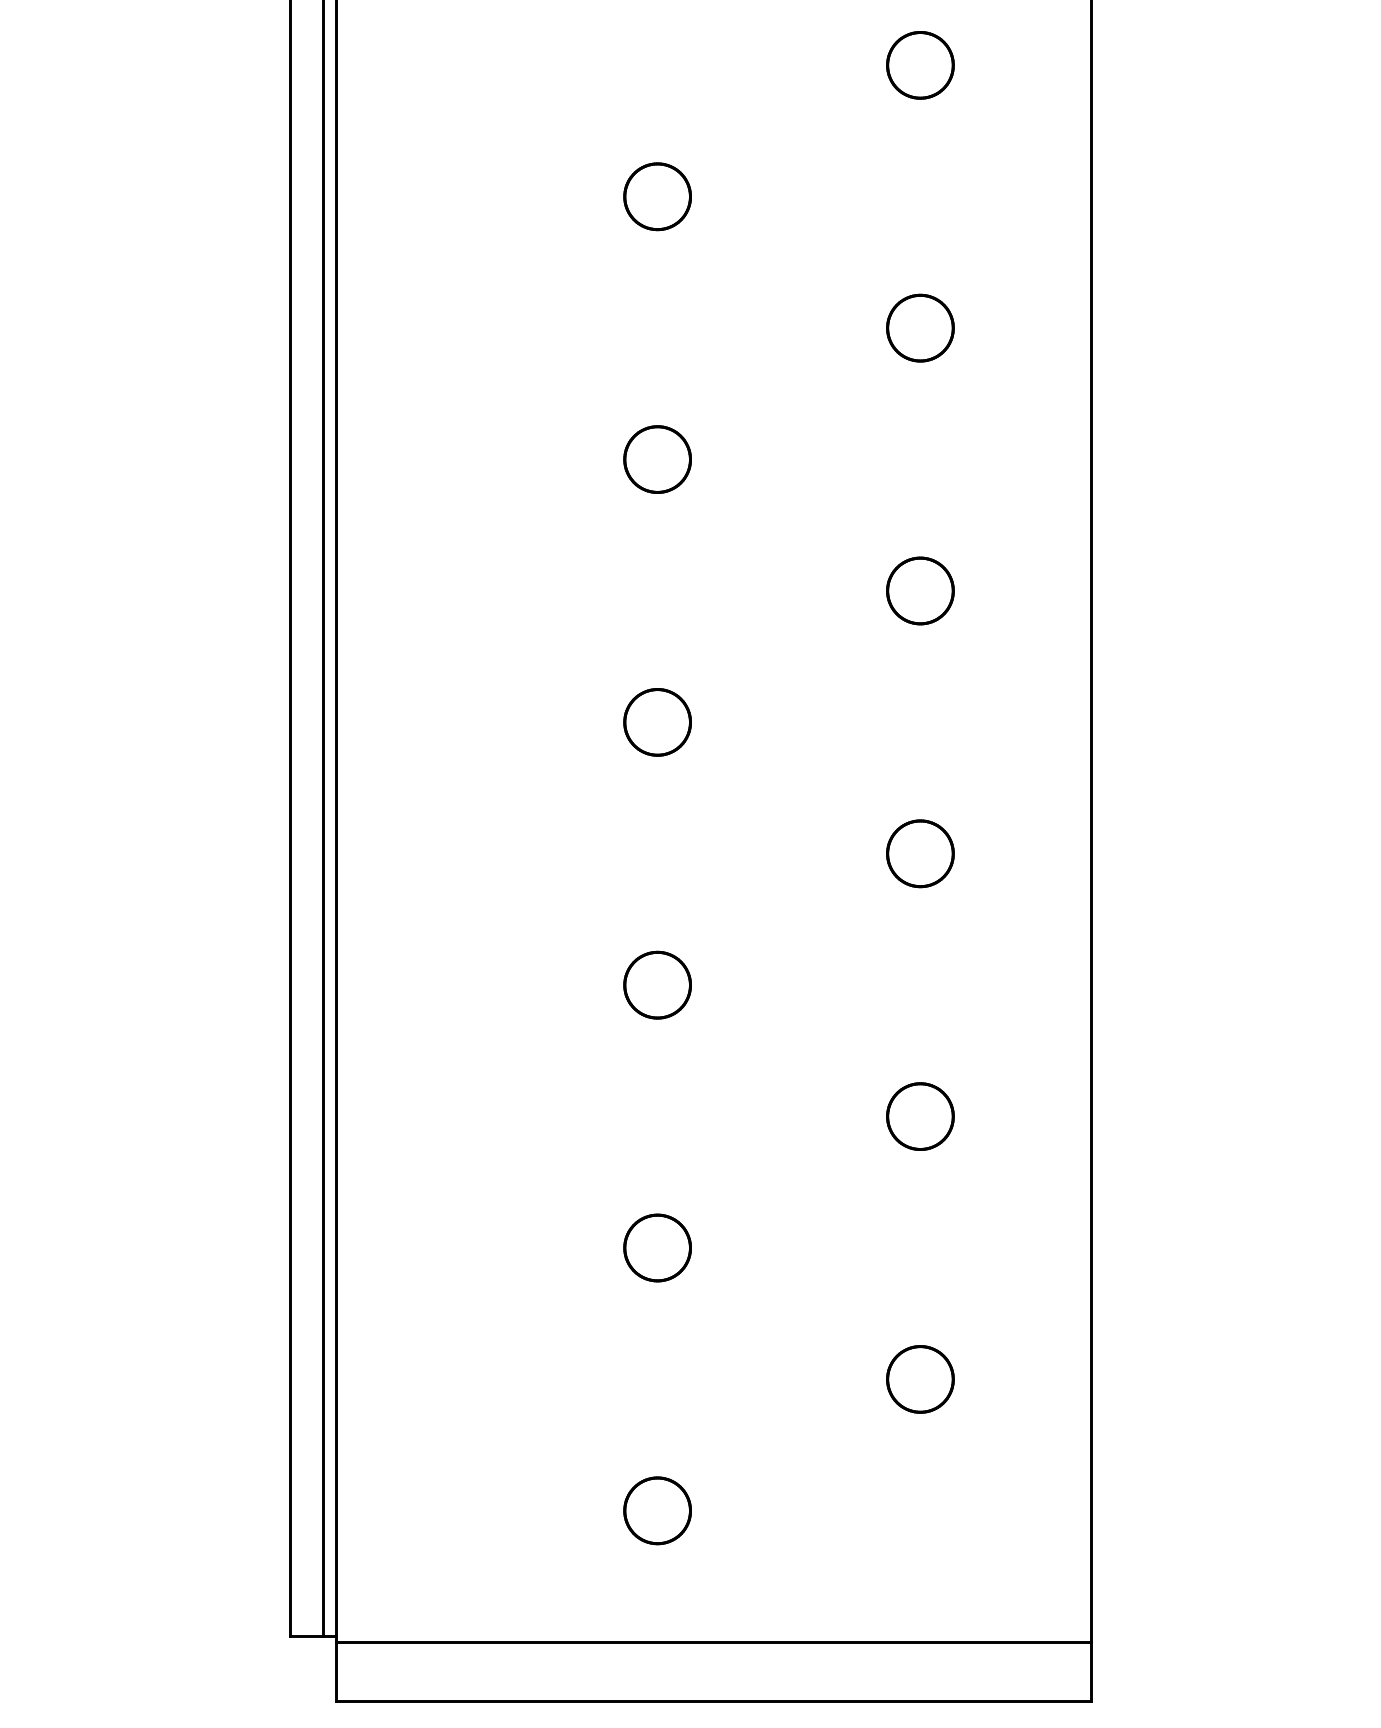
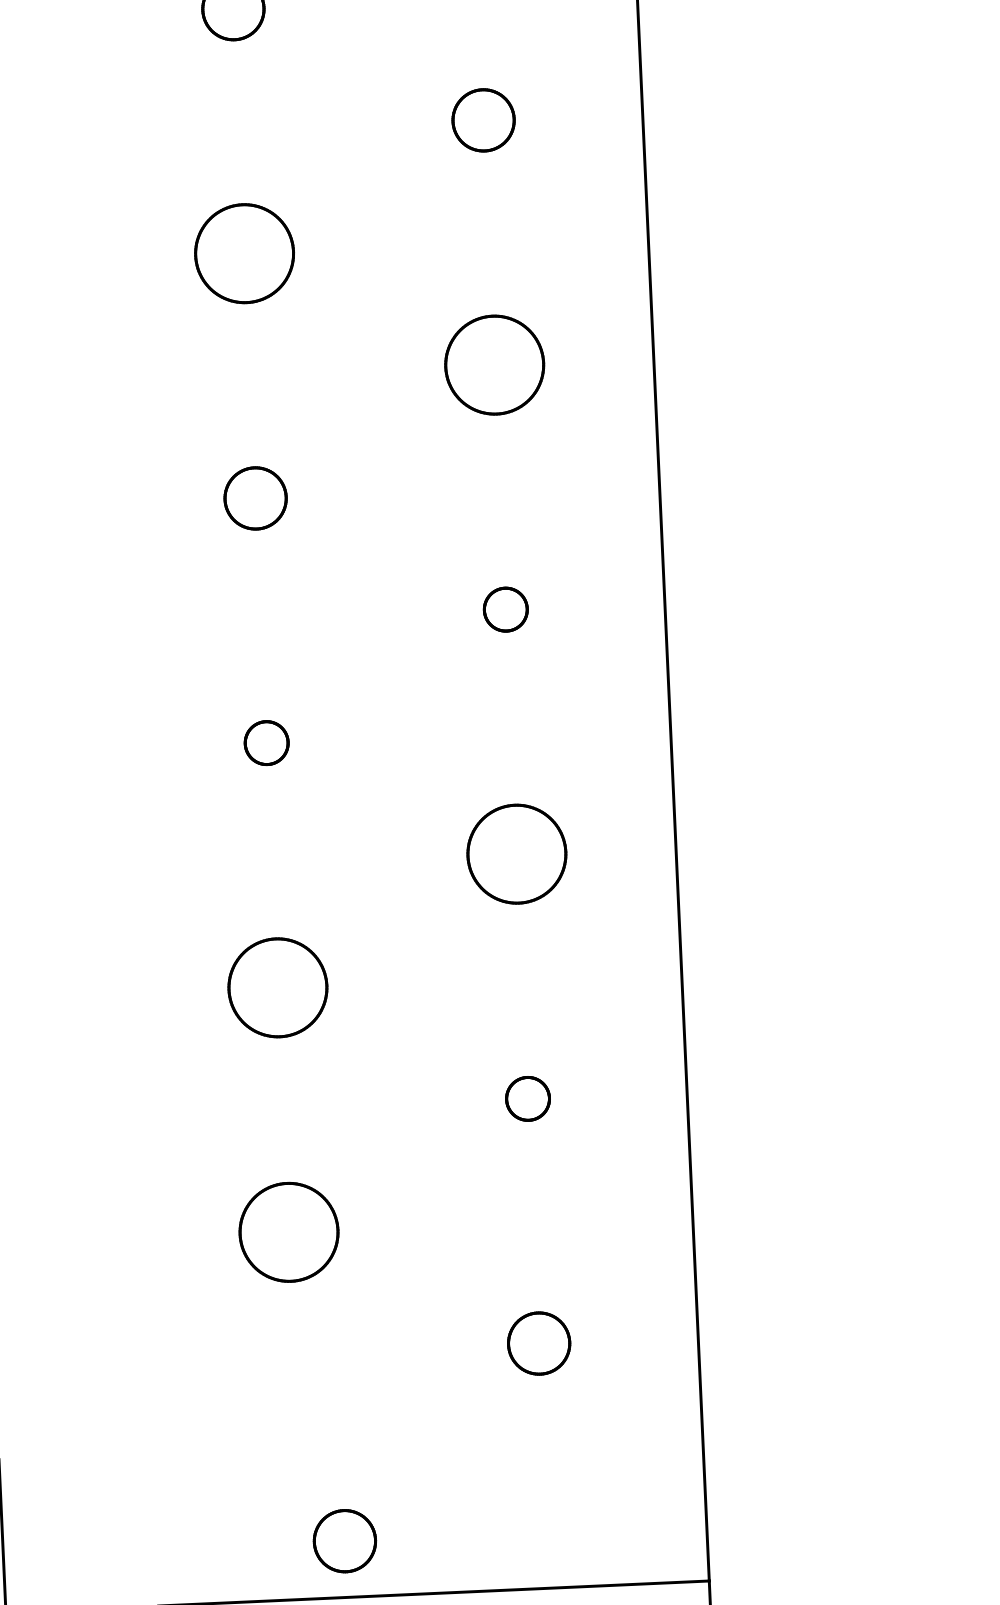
part: (657, 196) -> (244, 253), size x1.6
part: (920, 327) -> (494, 364), size x1.6
part: (920, 590) -> (505, 609), size x0.7
part: (657, 722) -> (266, 743), size x0.7
part: (920, 853) -> (516, 854), size x1.6
part: (657, 984) -> (277, 987), size x1.6
part: (920, 1116) -> (528, 1098), size x0.7
part: (657, 1247) -> (288, 1231), size x1.6
part: (657, 1510) -> (344, 1540), moved

